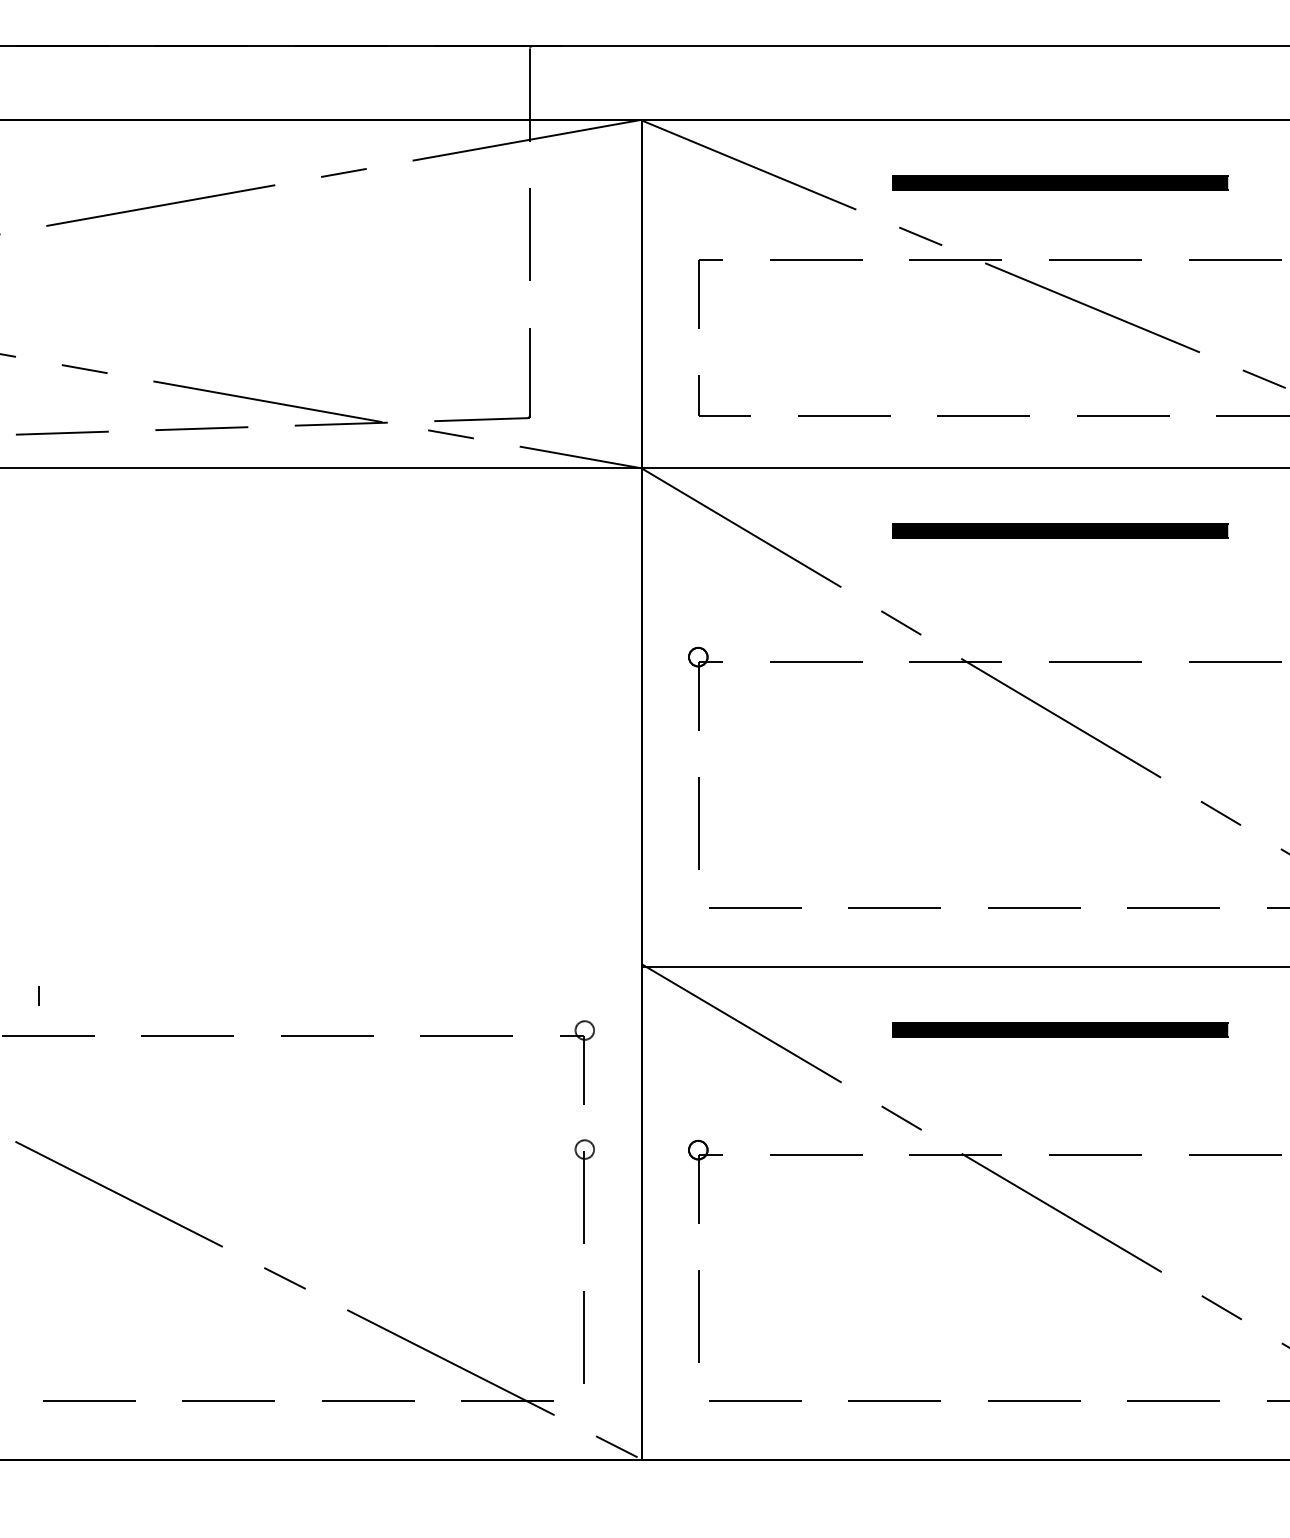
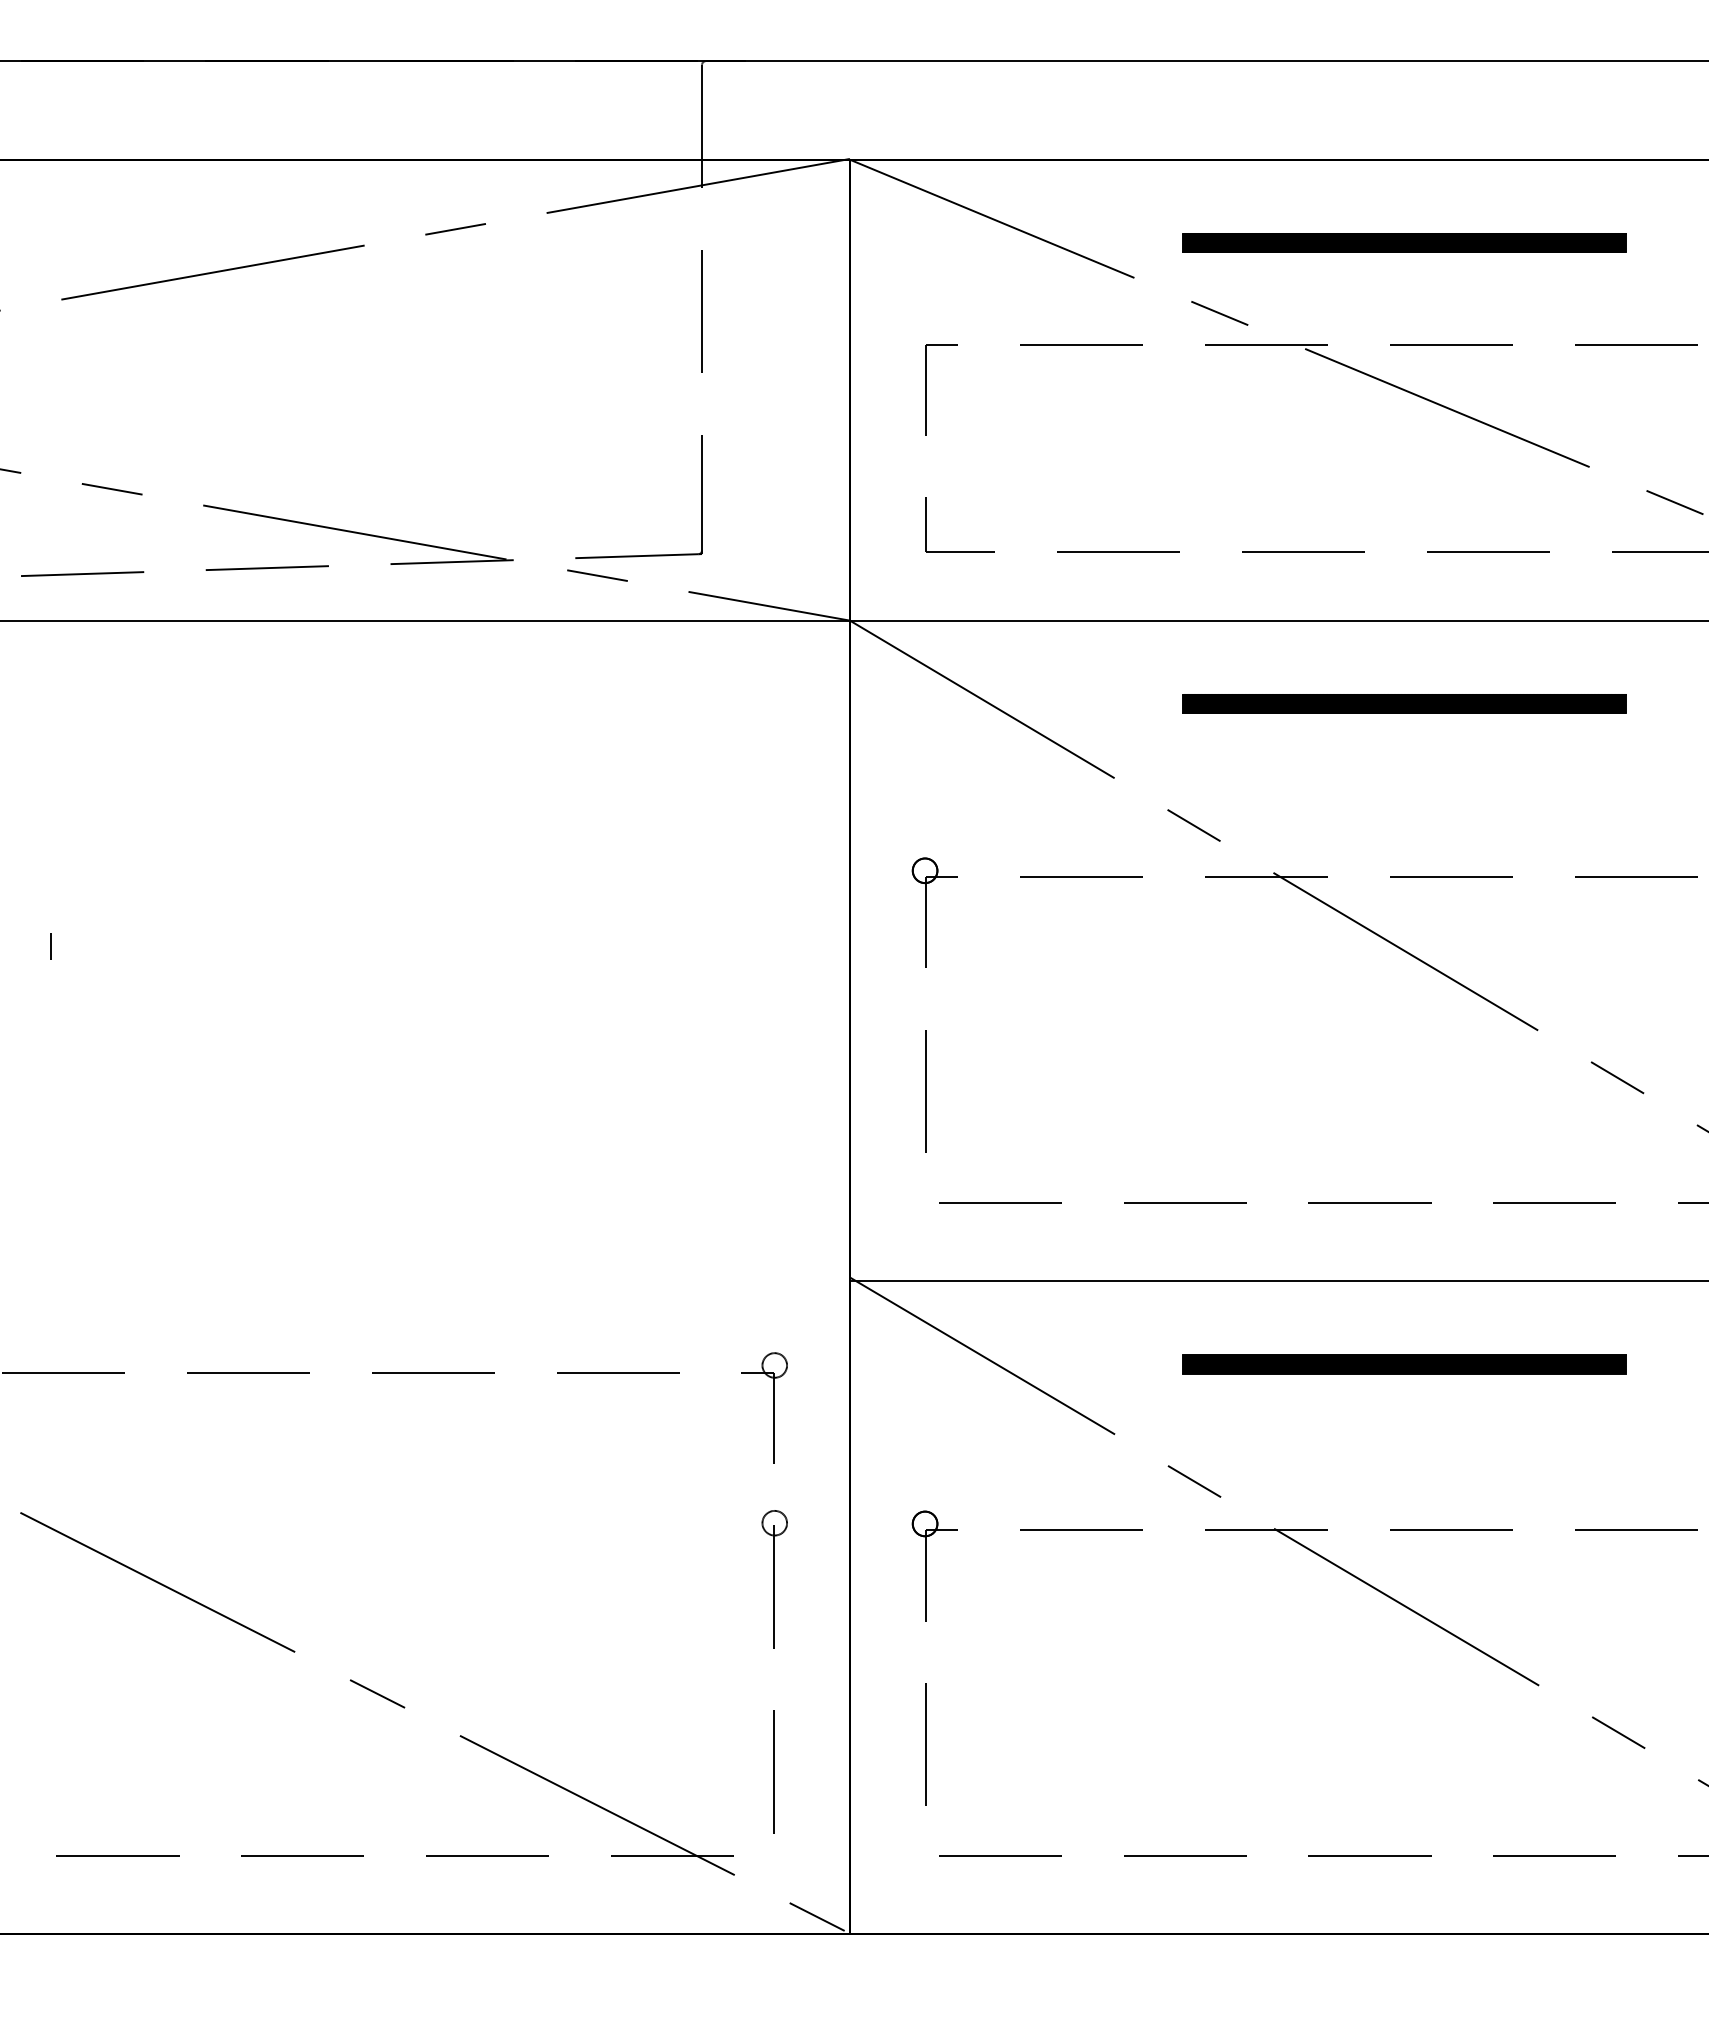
line: (38, 995) -> (50, 946), moved

